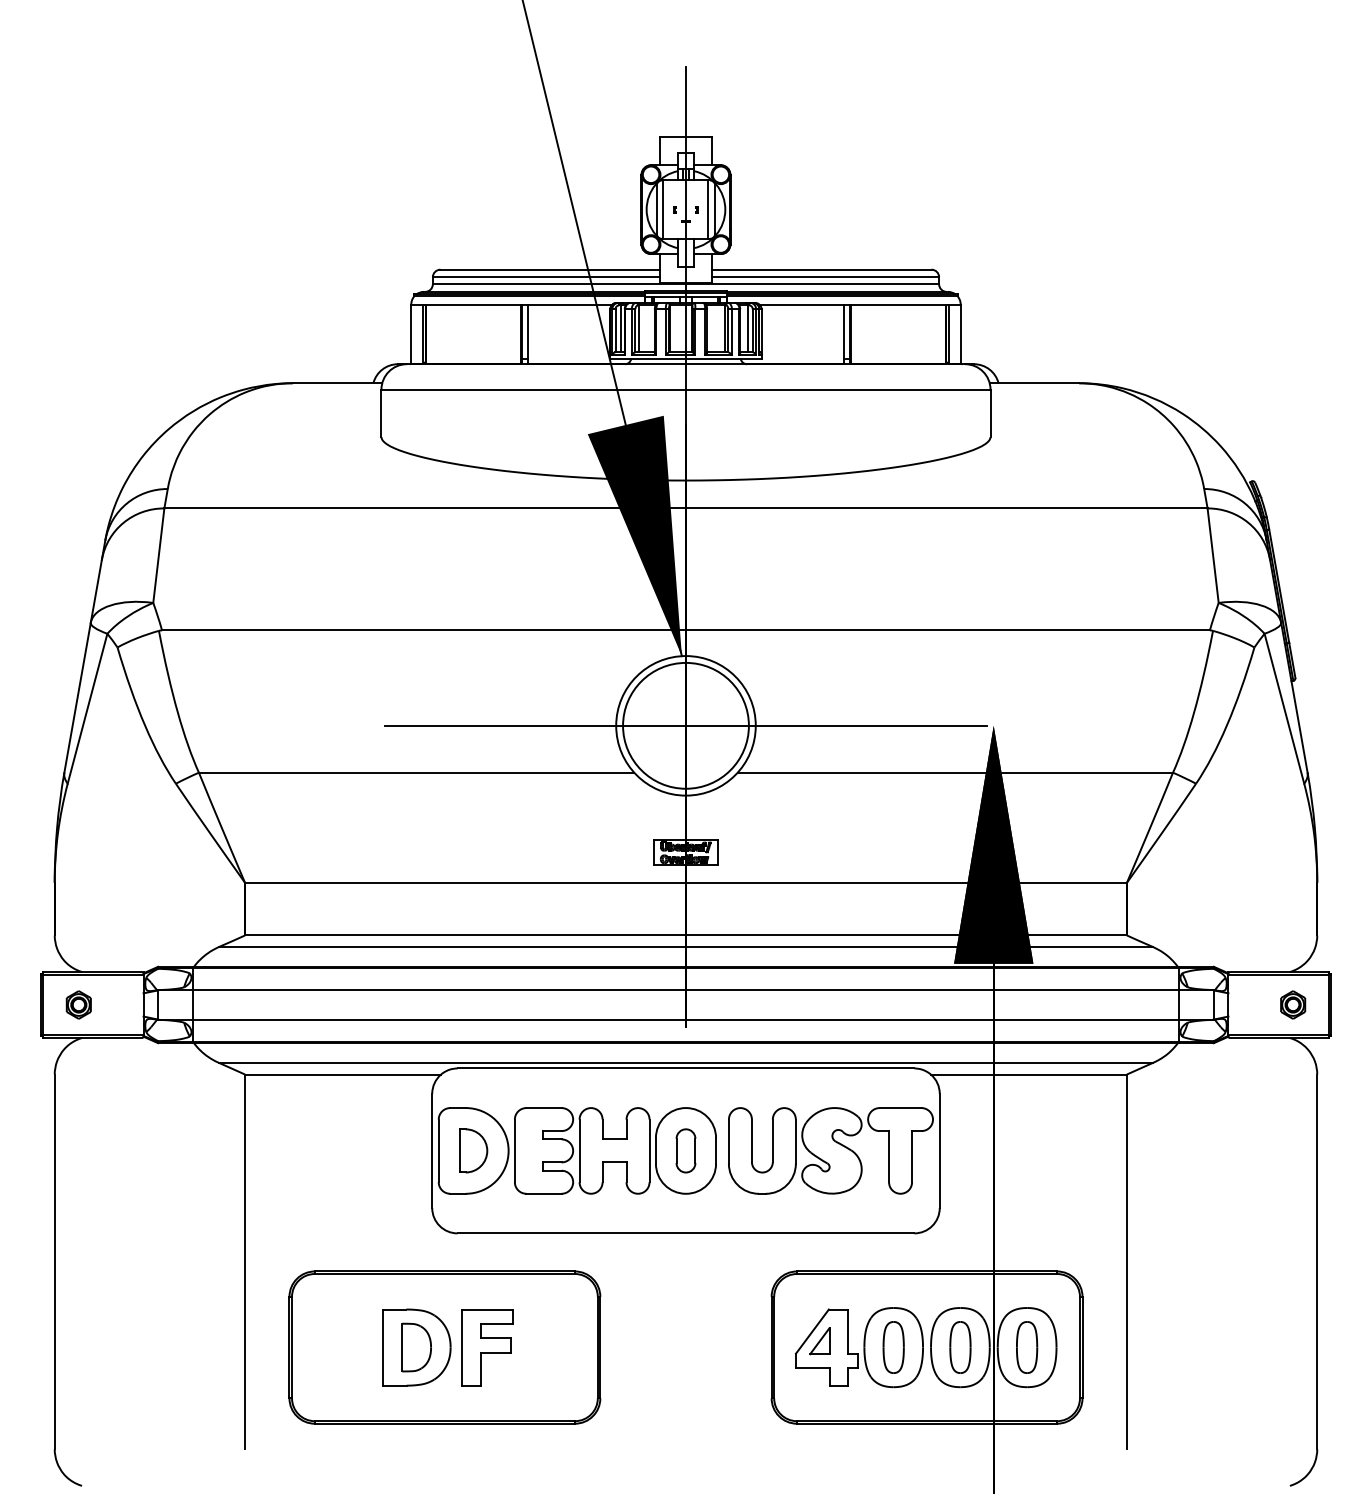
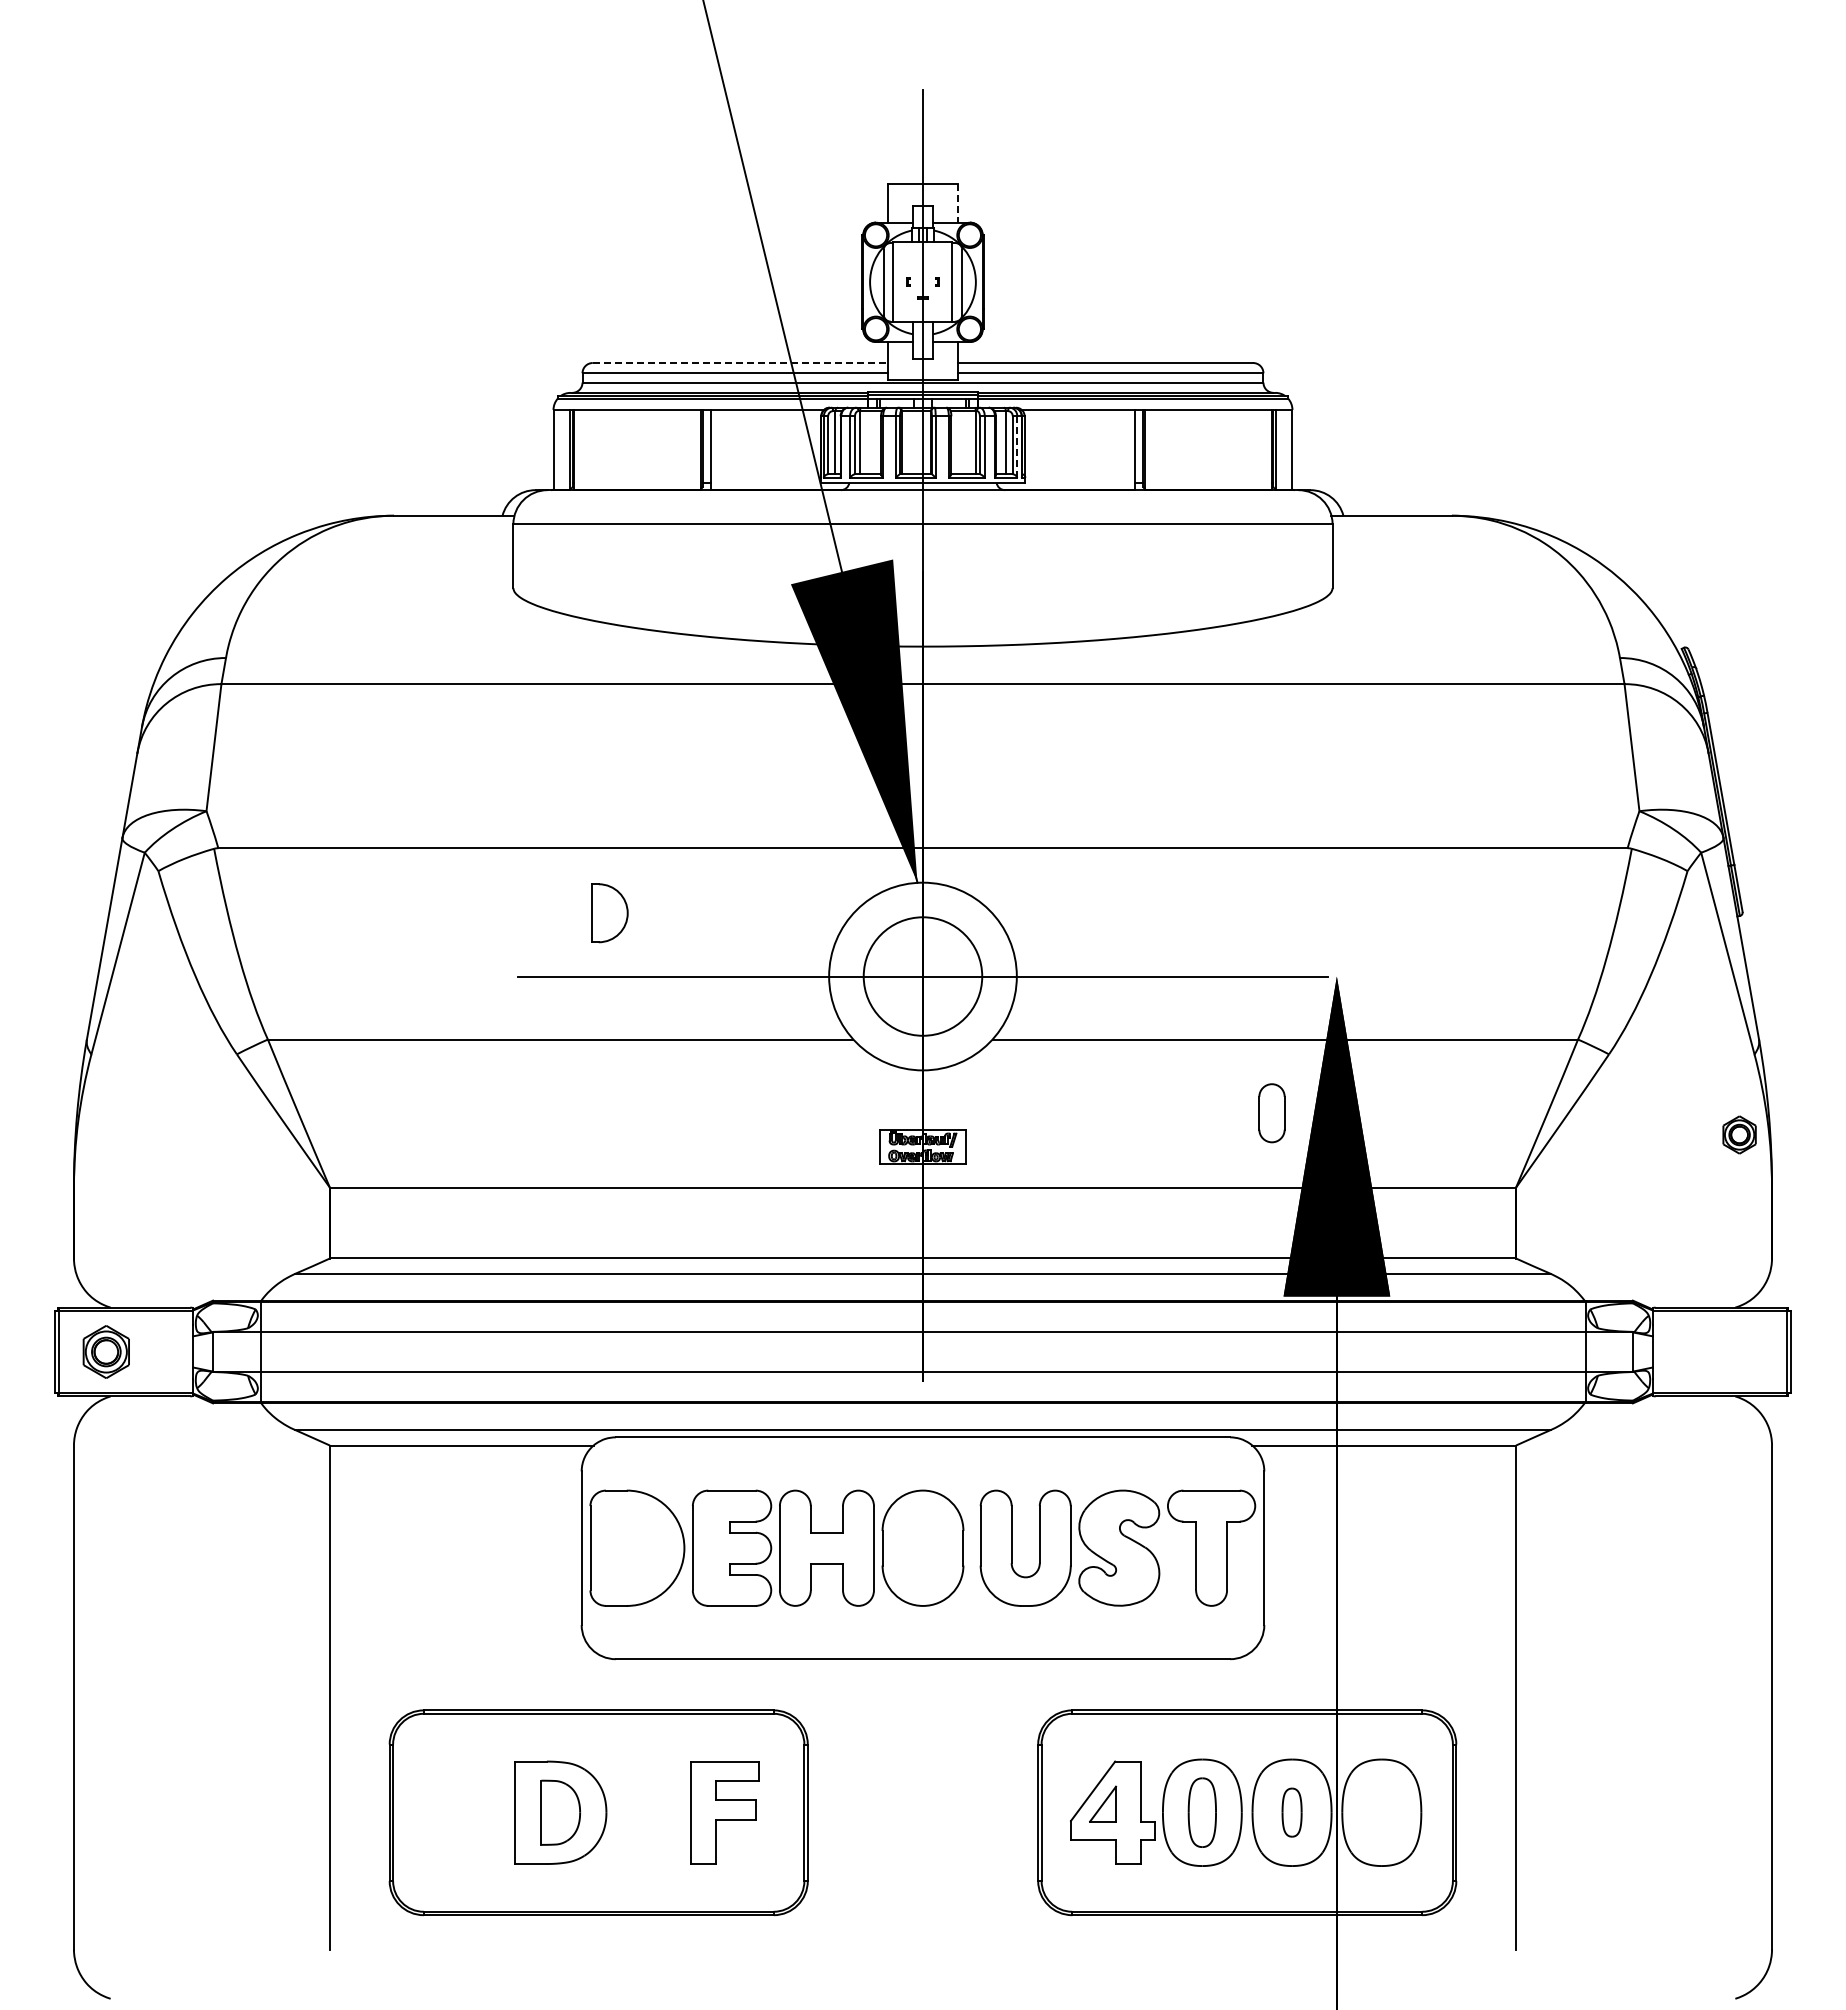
line: (711, 151) -> (957, 203), solid -> dashed
line: (550, 270) -> (740, 363), solid -> dashed
line: (756, 331) -> (1017, 446), solid -> dashed
circle: (685, 725) -> (922, 976), size x0.7
part: (78, 1004) -> (106, 1351), size x1.4
part: (1293, 1004) -> (1739, 1134), moved
part: (473, 1151) -> (609, 913), moved
part: (685, 1151) -> (1271, 1113), moved
part: (487, 1347) -> (724, 1812), moved
part: (959, 1347) -> (1291, 1812), size x0.7
part: (1026, 1347) -> (1381, 1812), removed

